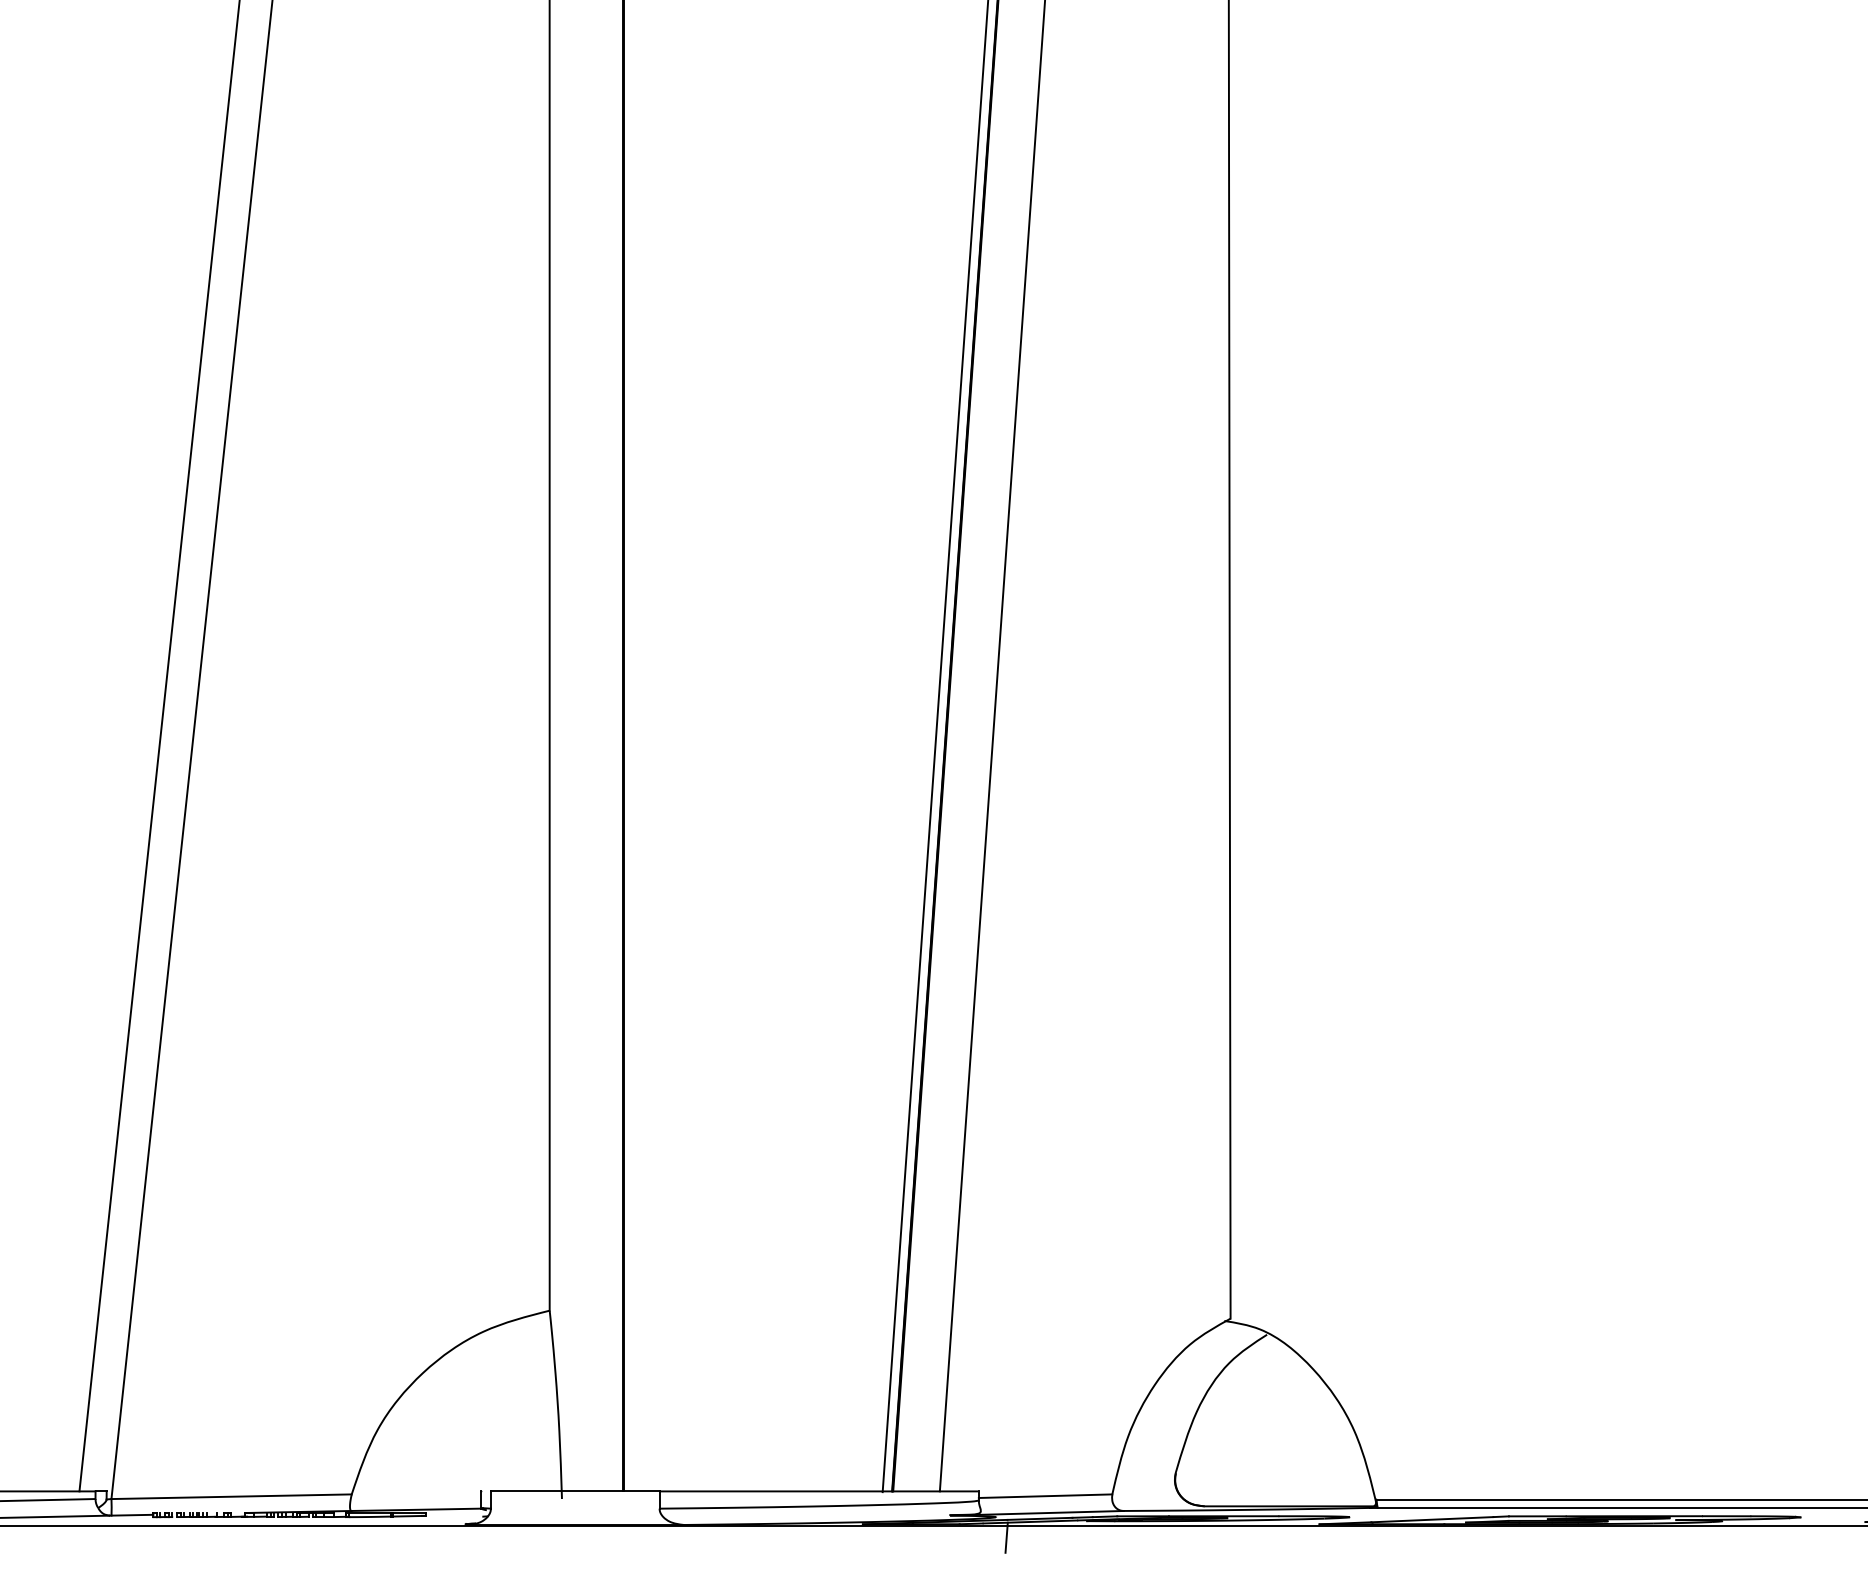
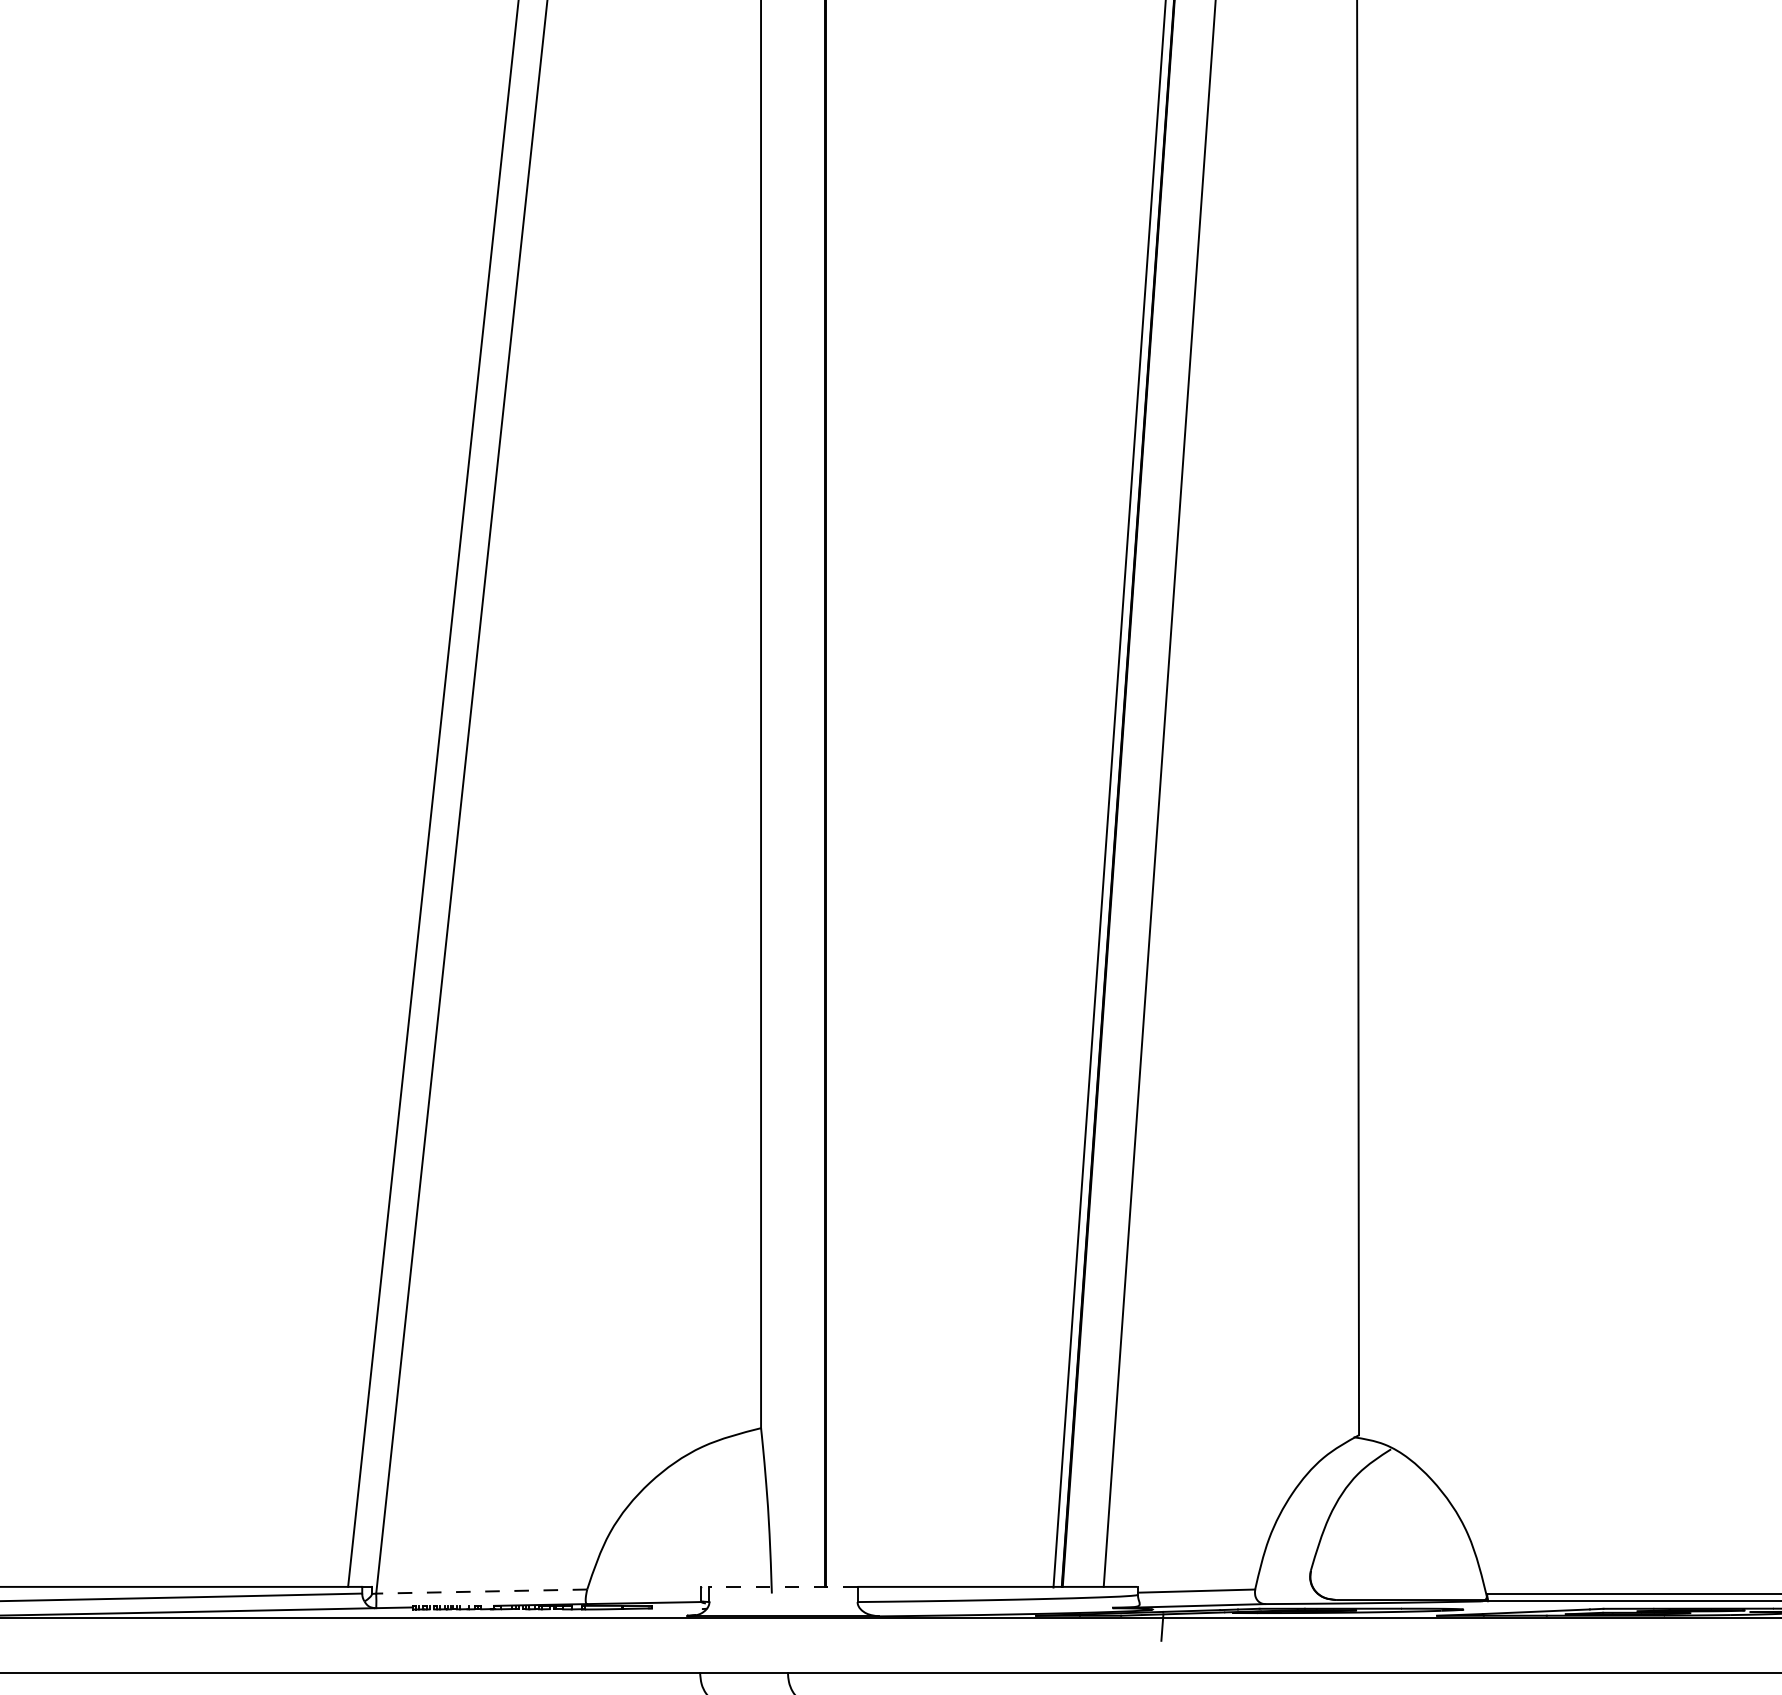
line: (575, 1490) -> (783, 1586), solid -> dashed
line: (231, 1496) -> (481, 1591), solid -> dashed

